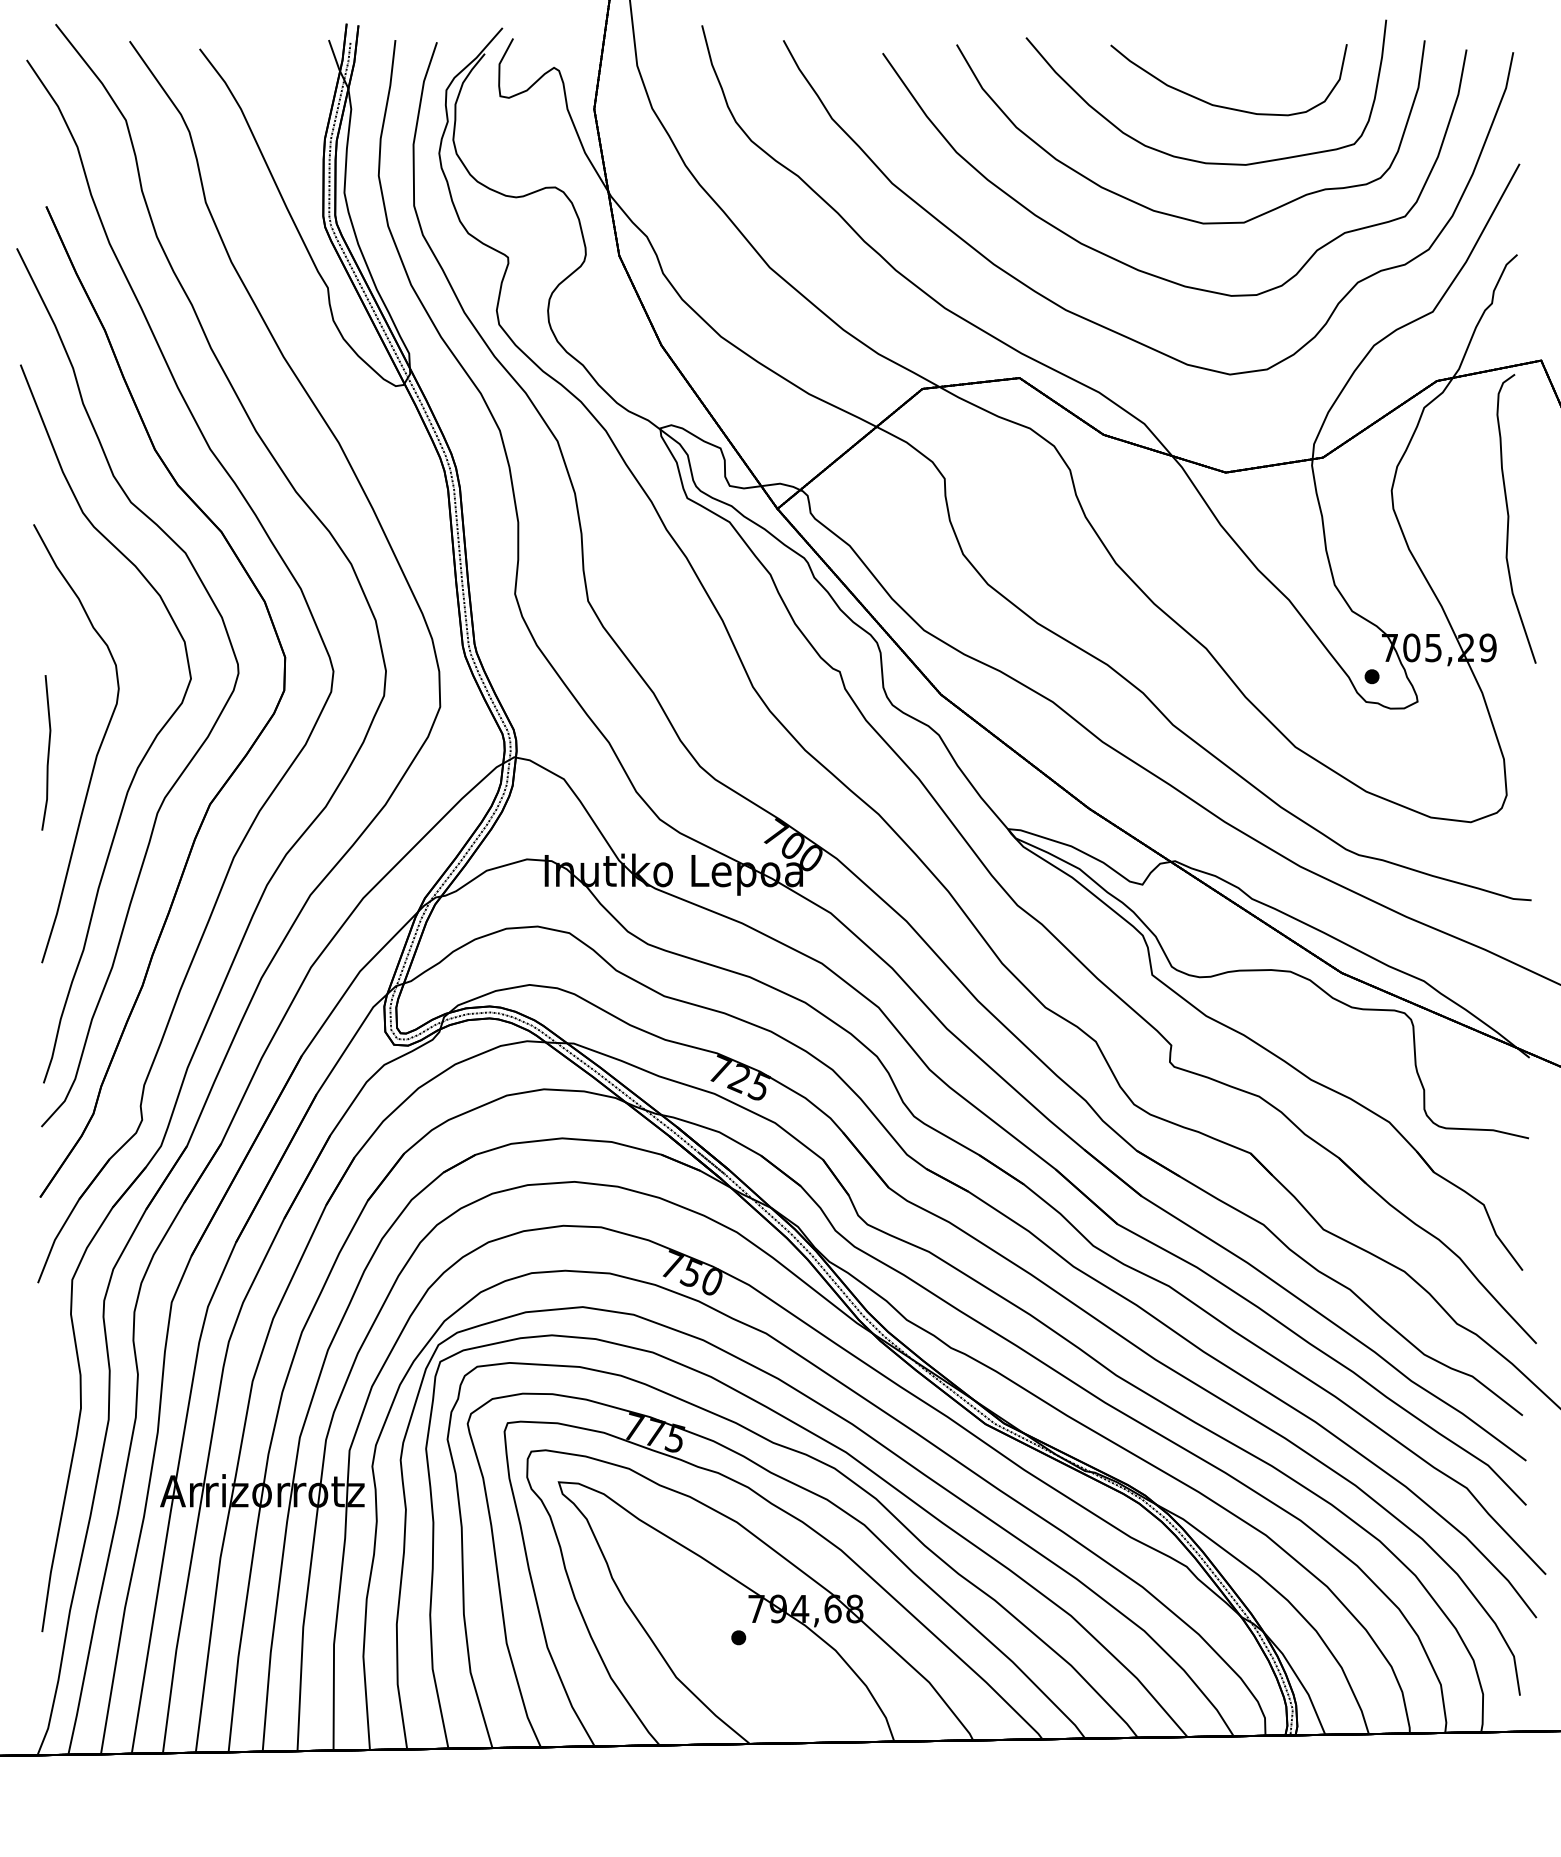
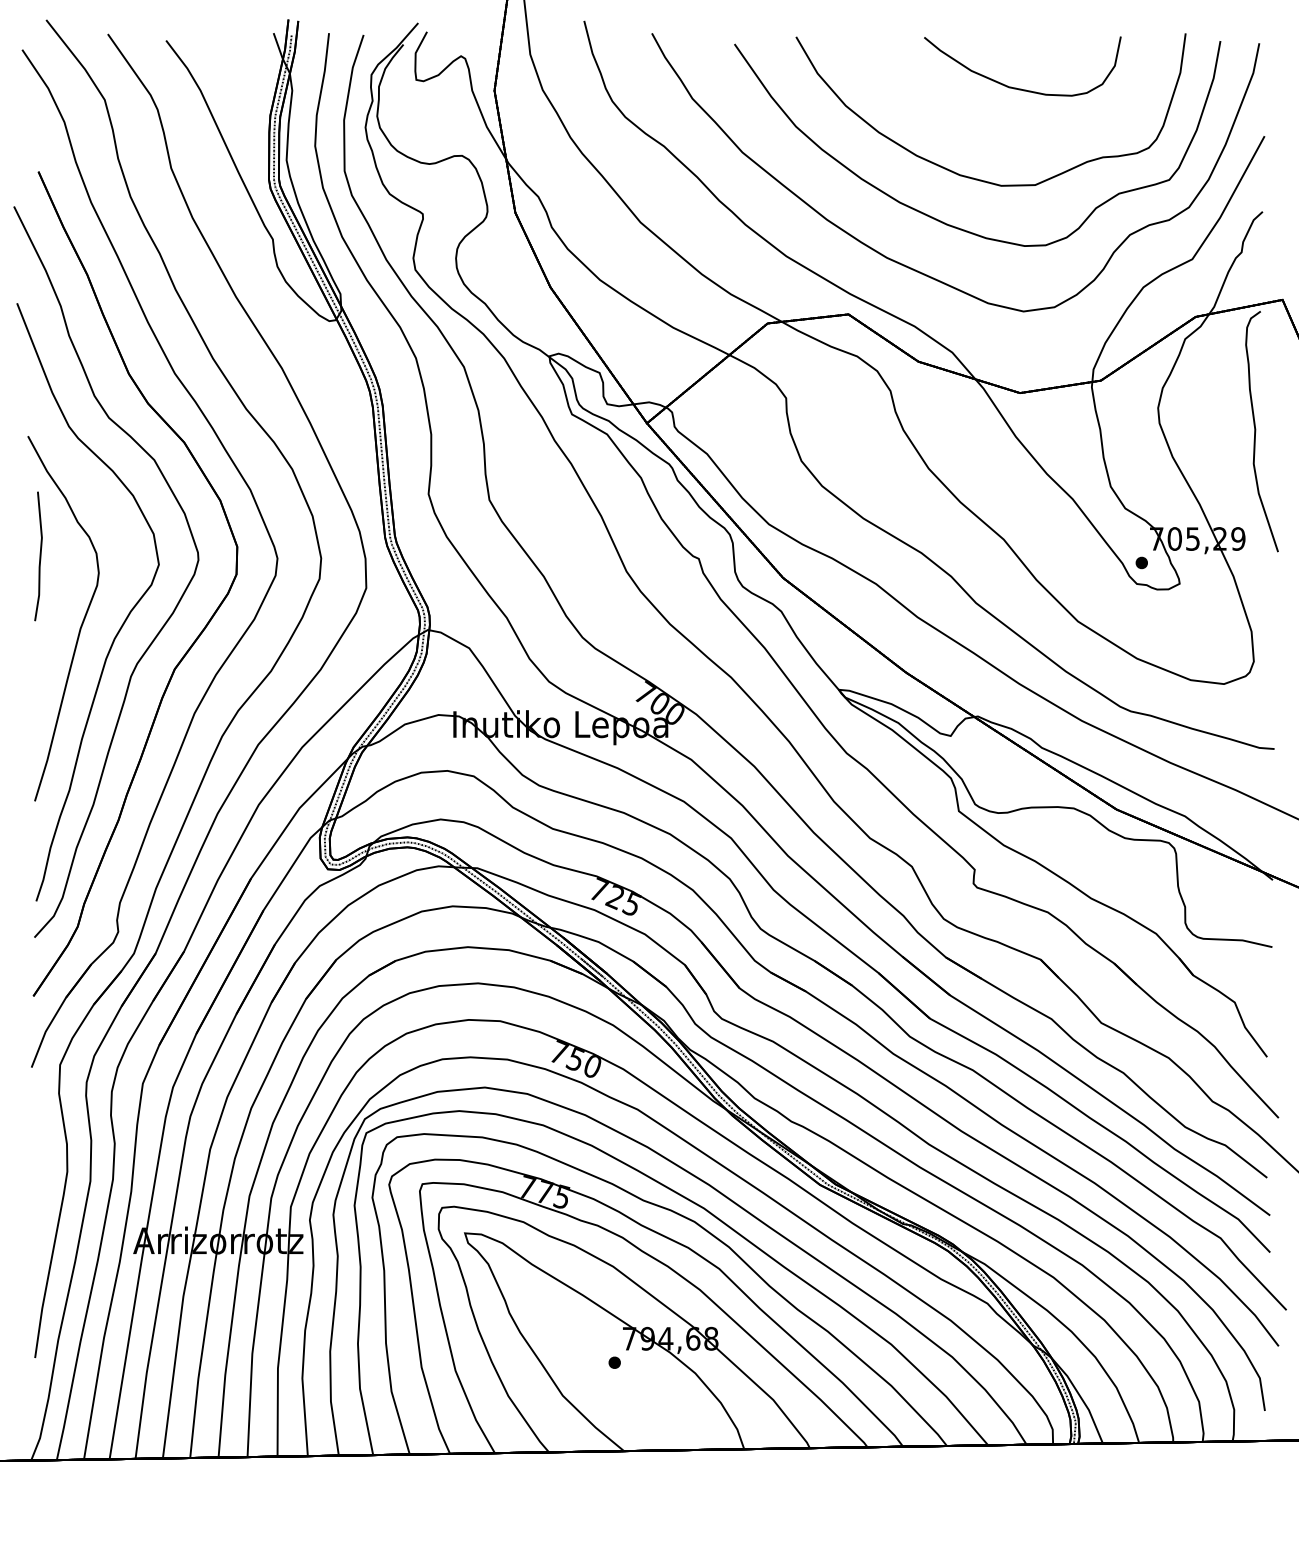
part: (1189, 158) -> (989, 131), removed
part: (46, 752) -> (38, 556), moved

